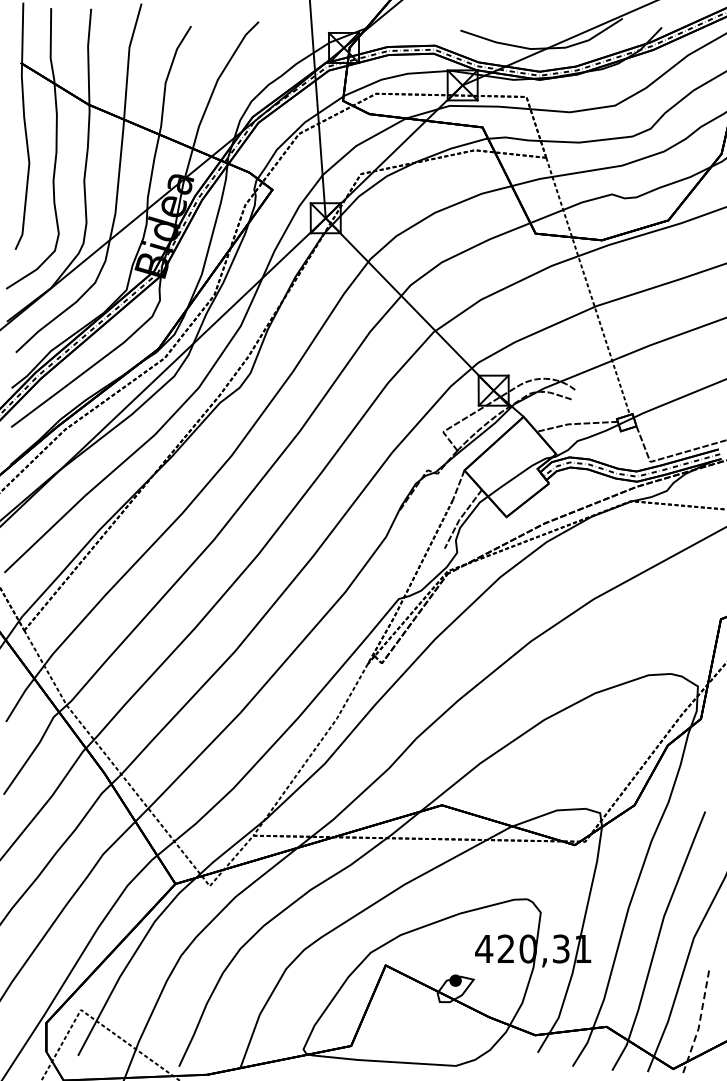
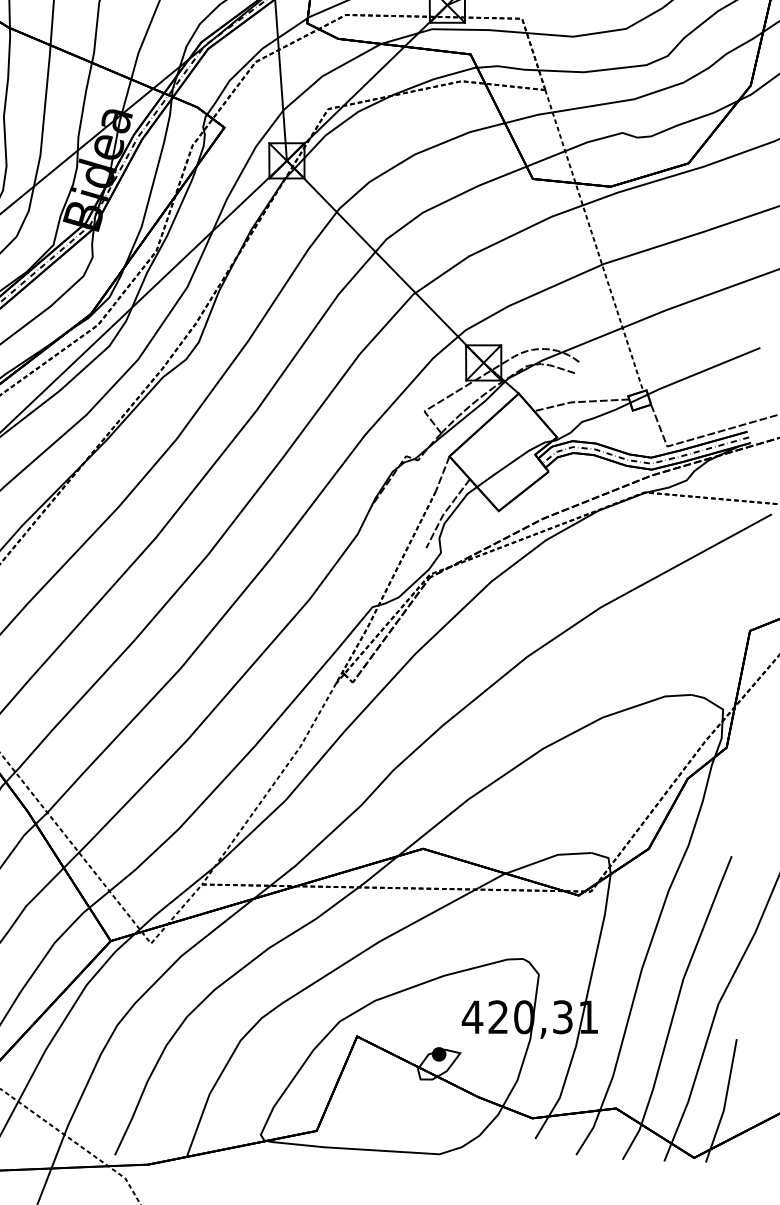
line: (699, 1021) -> (724, 1102), dashed -> solid

